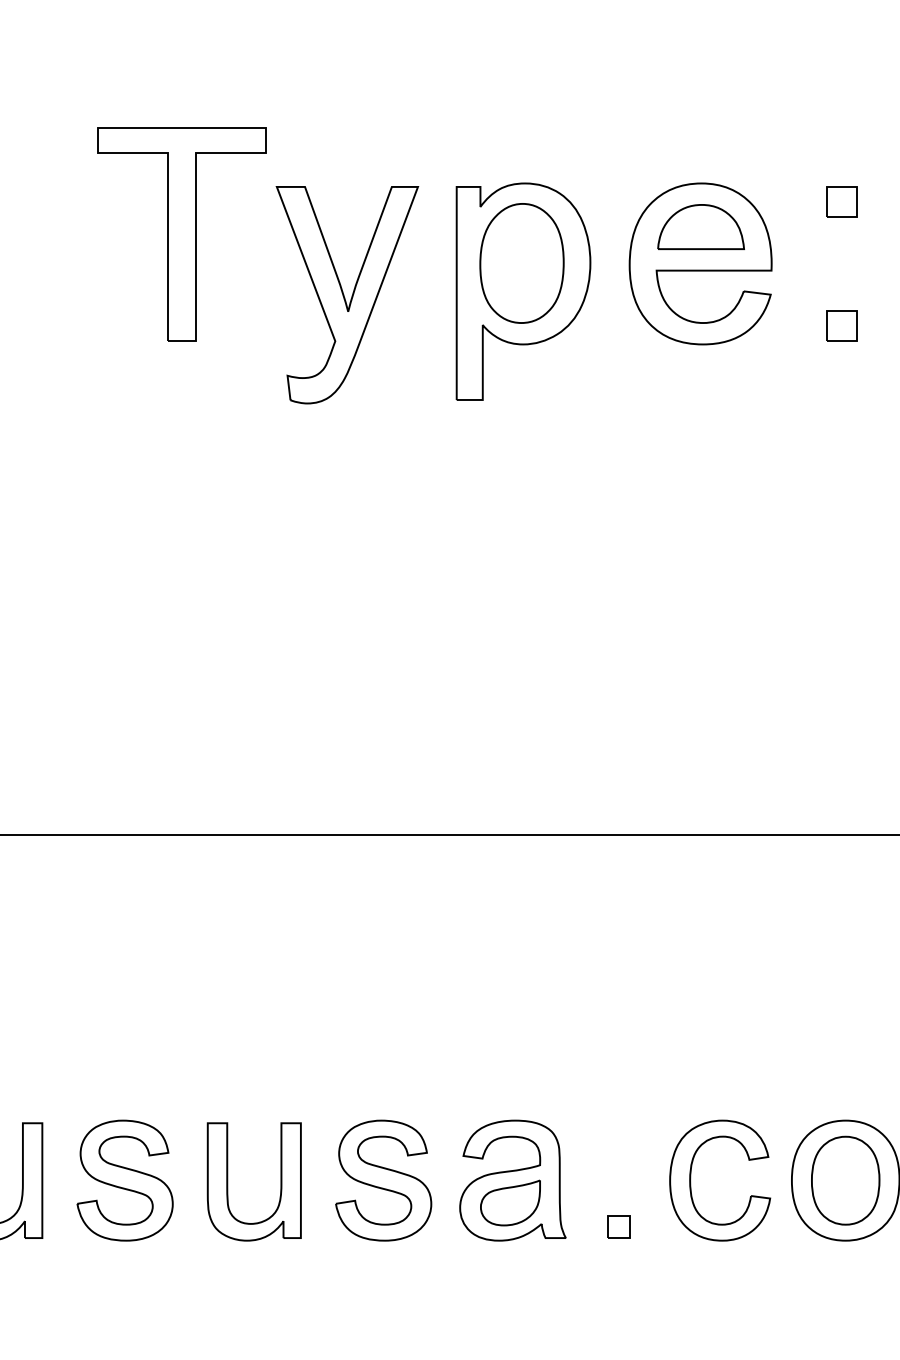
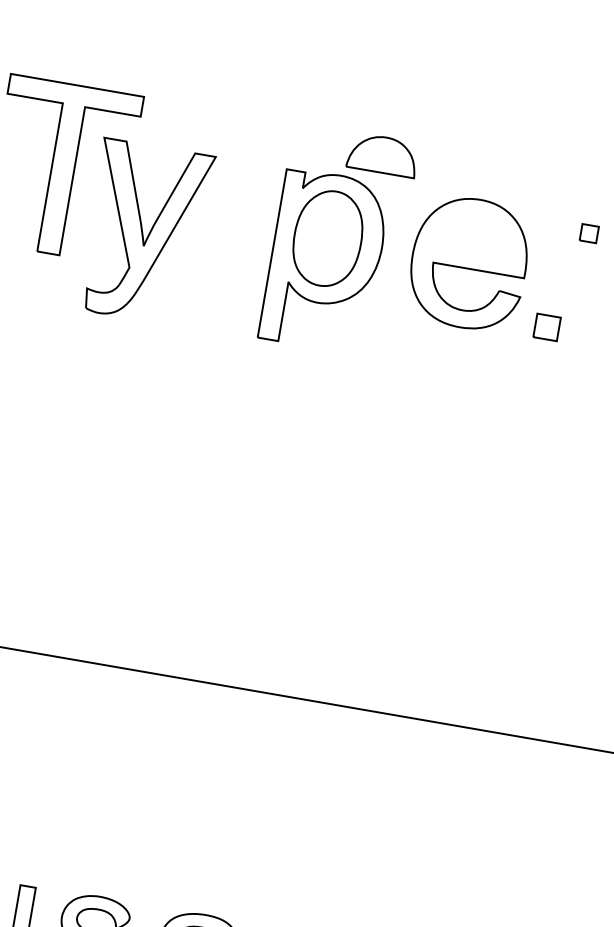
part: (841, 201) -> (588, 233), size x0.7
part: (700, 226) -> (382, 154), moved
part: (347, 295) -> (145, 233), moved
part: (841, 325) -> (546, 326), moved

